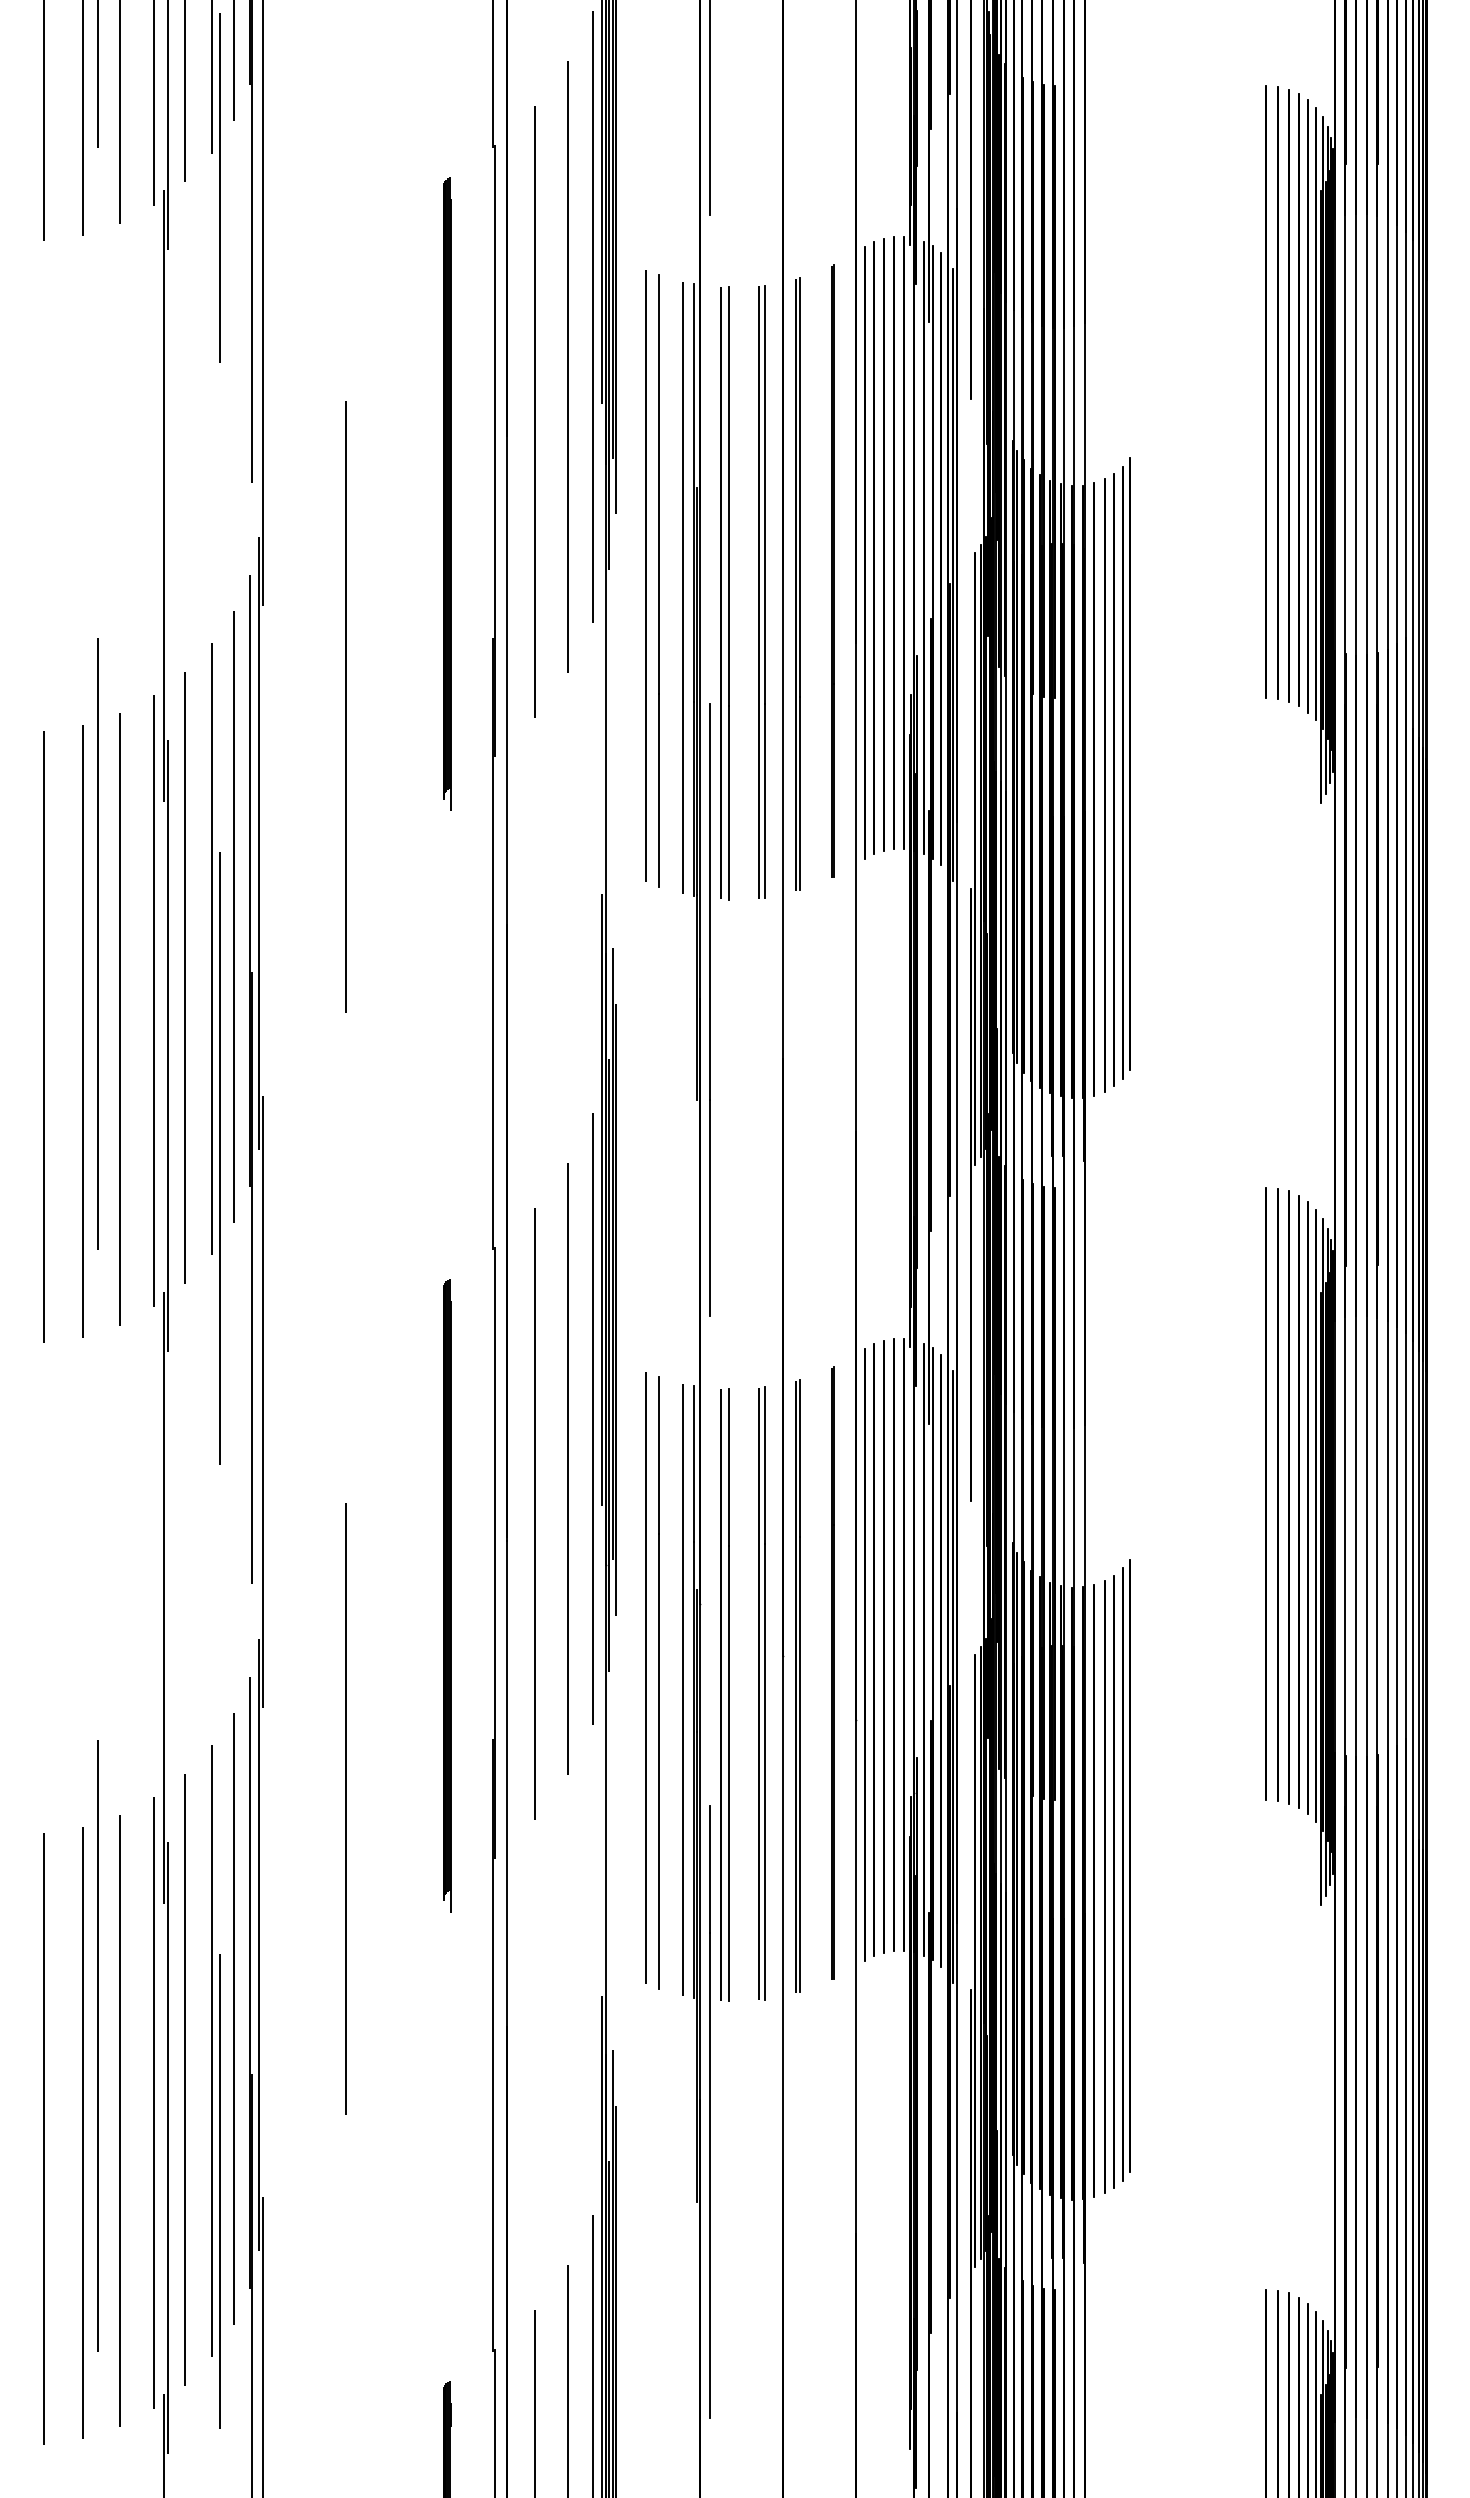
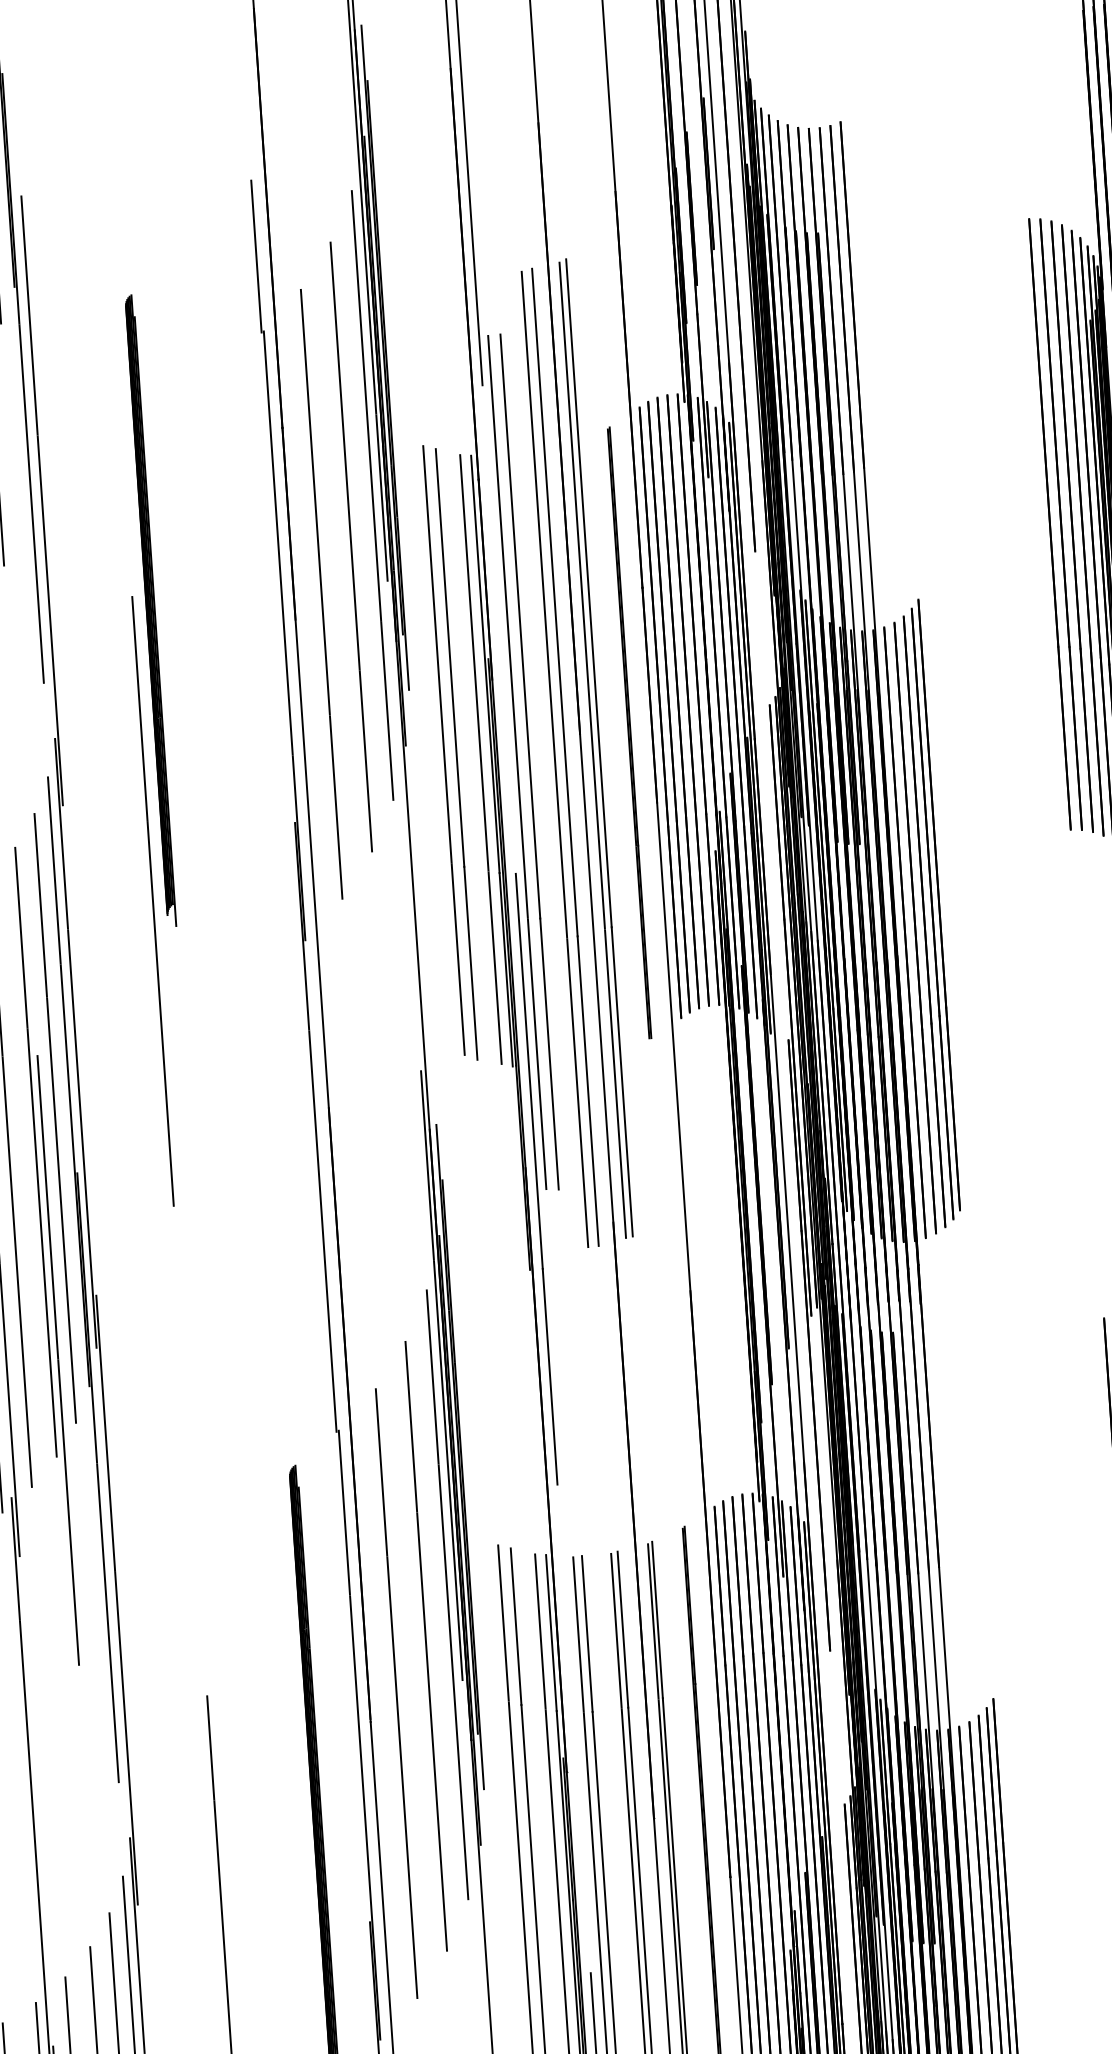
part: (447, 493) -> (150, 610), moved
part: (797, 583) -> (595, 747), size x1.6
part: (761, 591) -> (559, 757), size x1.6
part: (724, 593) -> (522, 762), size x1.4

